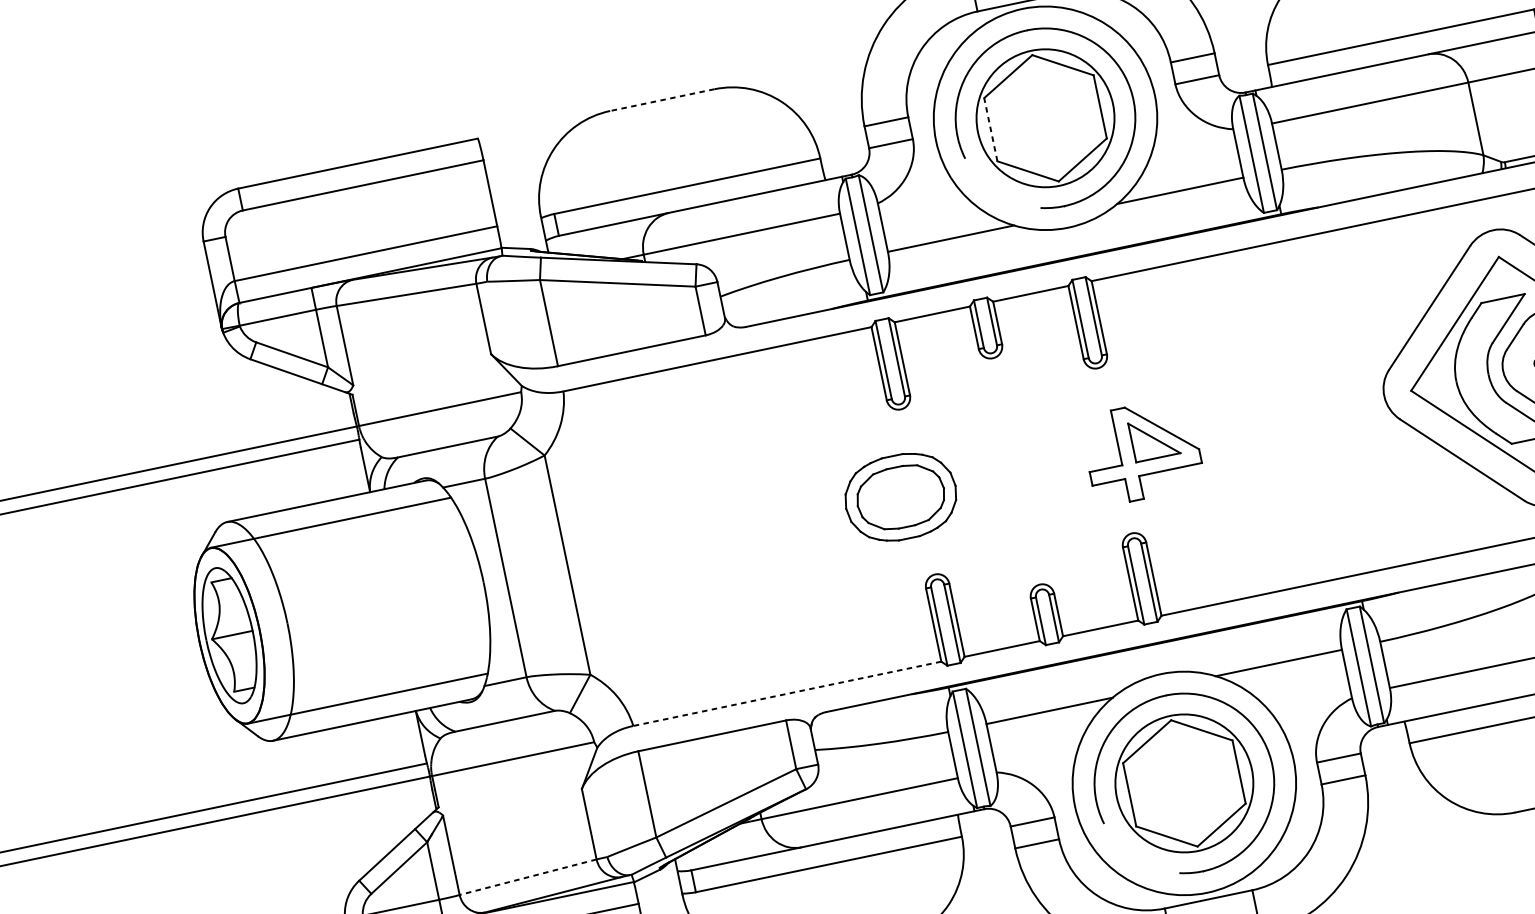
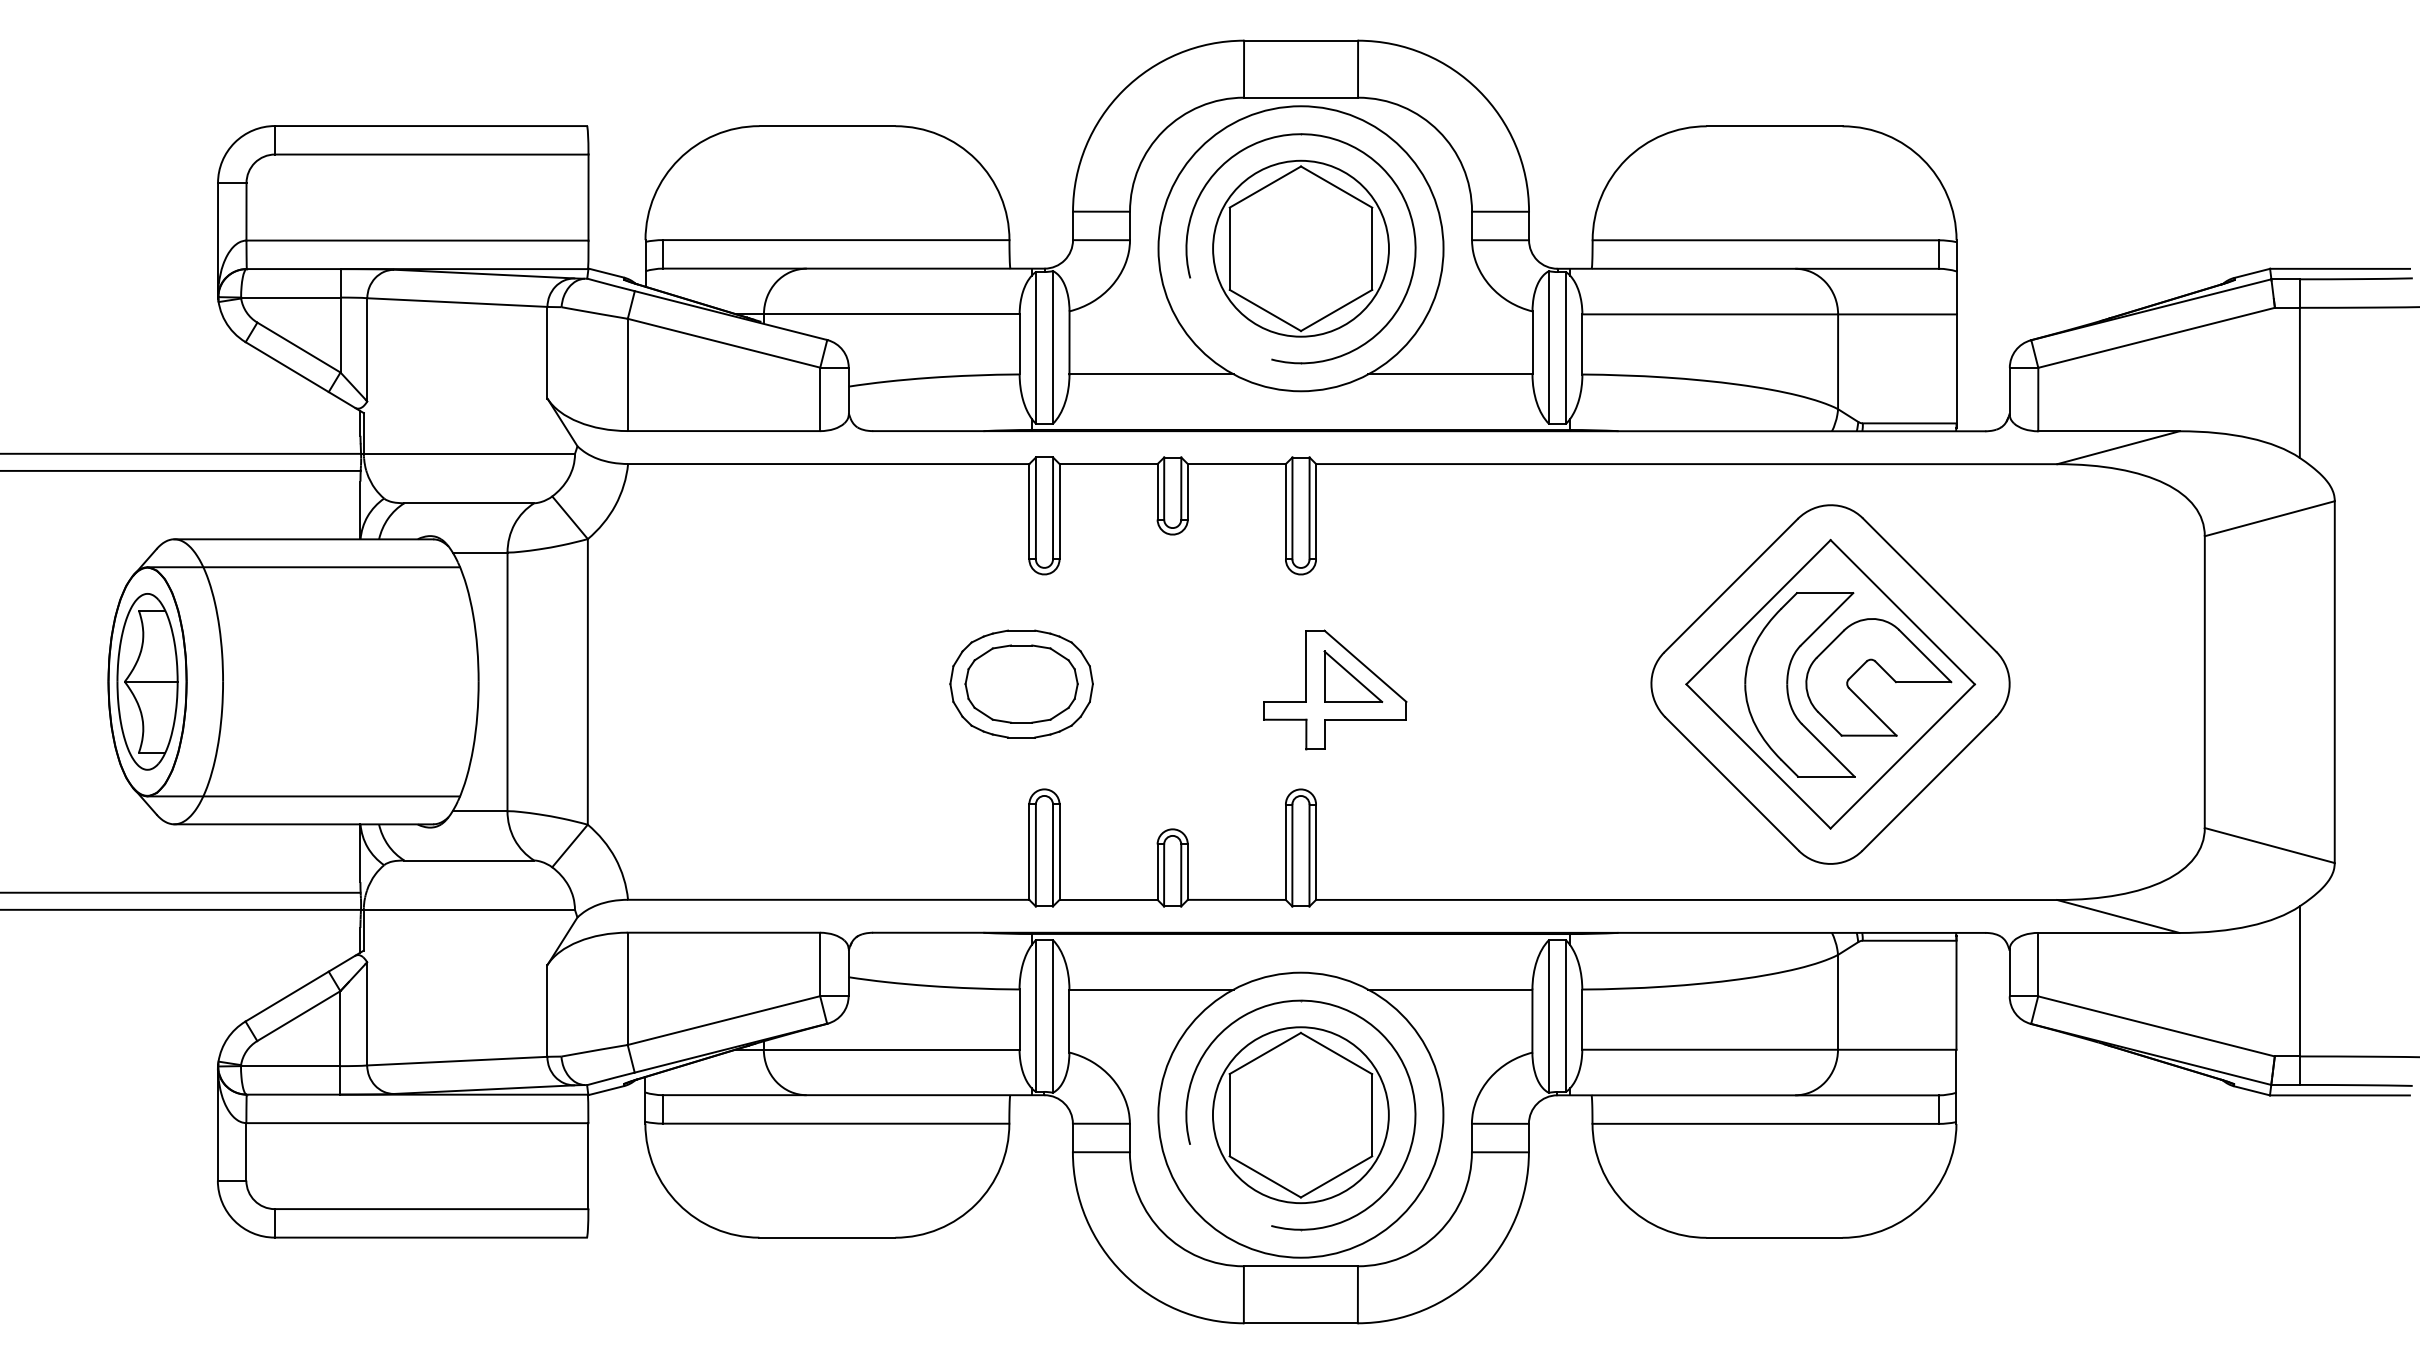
line: (662, 100) -> (827, 126), dashed -> solid
line: (990, 129) -> (1229, 248), dashed -> solid
line: (787, 693) -> (828, 899), dashed -> solid
line: (527, 877) -> (456, 1061), dashed -> solid

